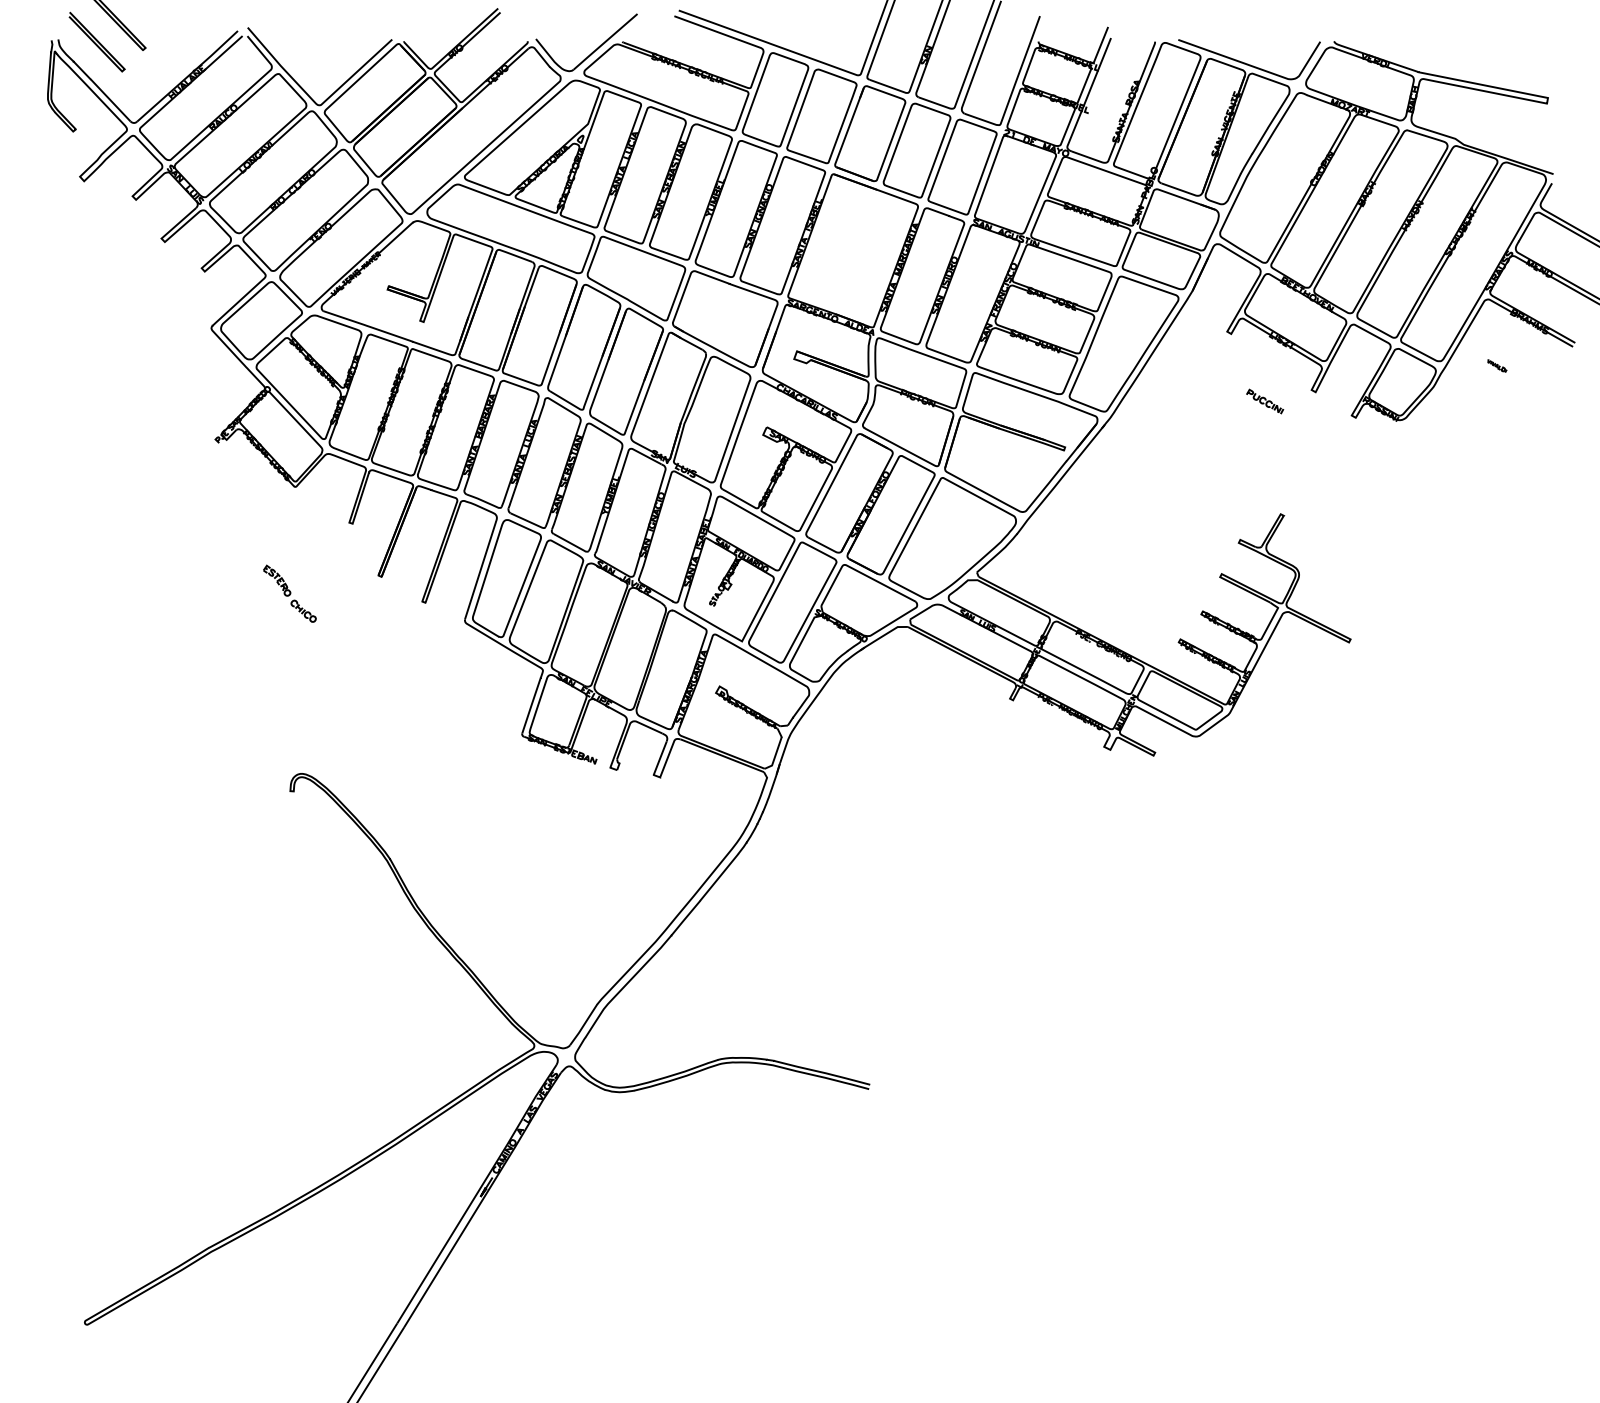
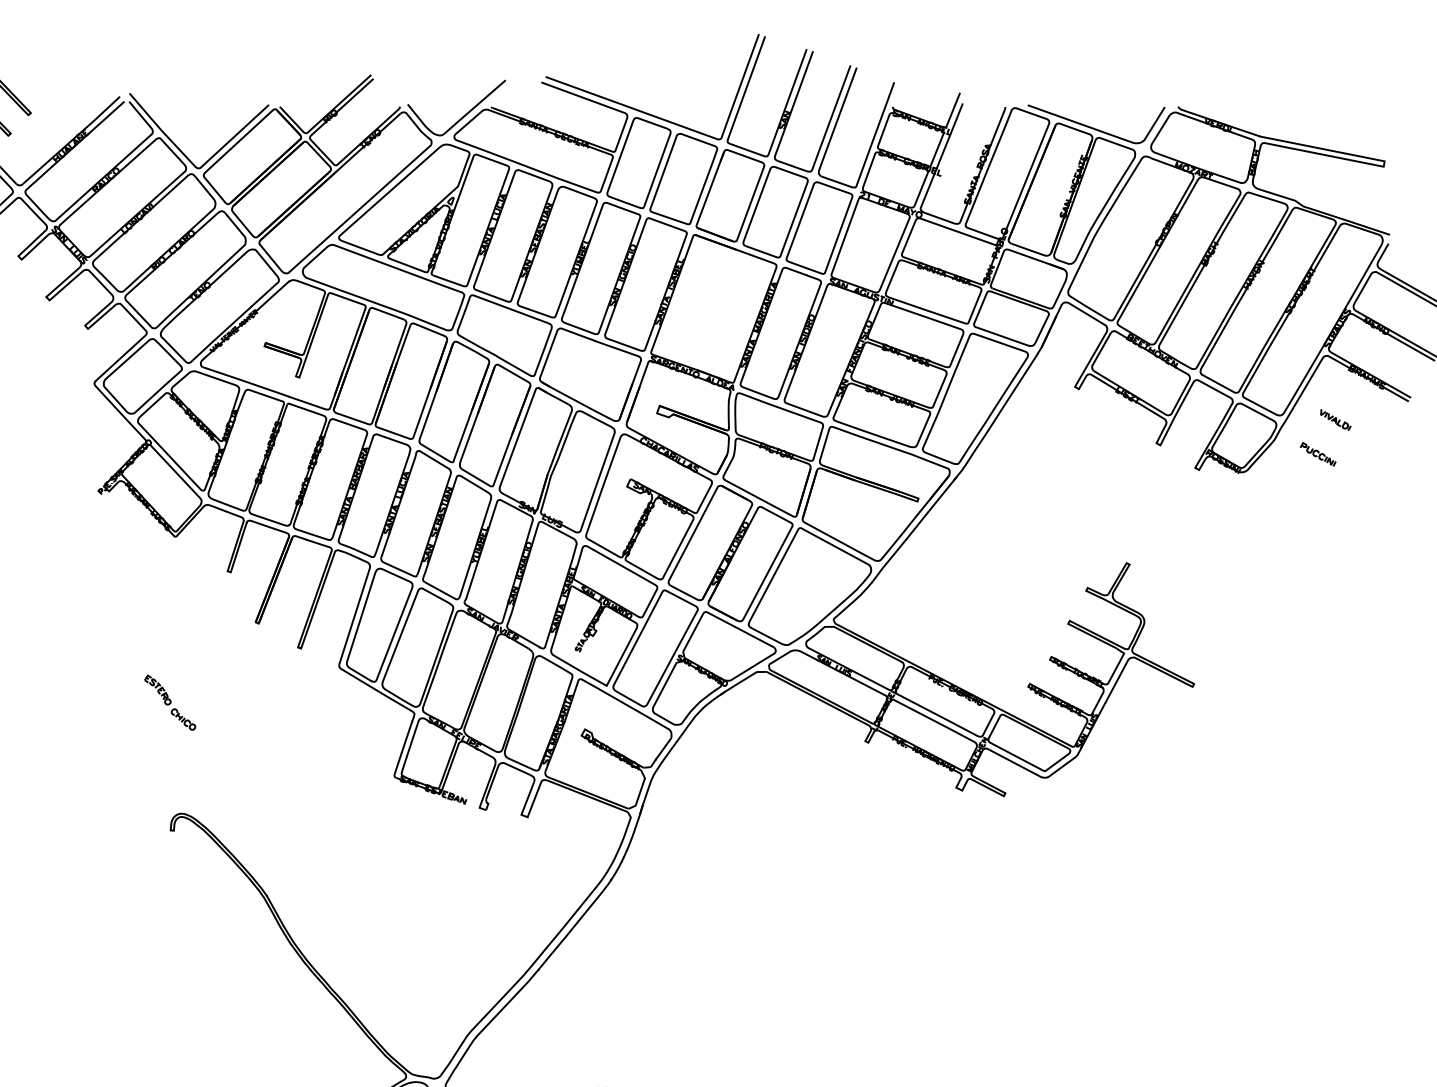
part: (1497, 365) -> (1335, 419), size x1.67
part: (1265, 401) -> (1318, 454), moved
part: (289, 593) -> (169, 702), moved

